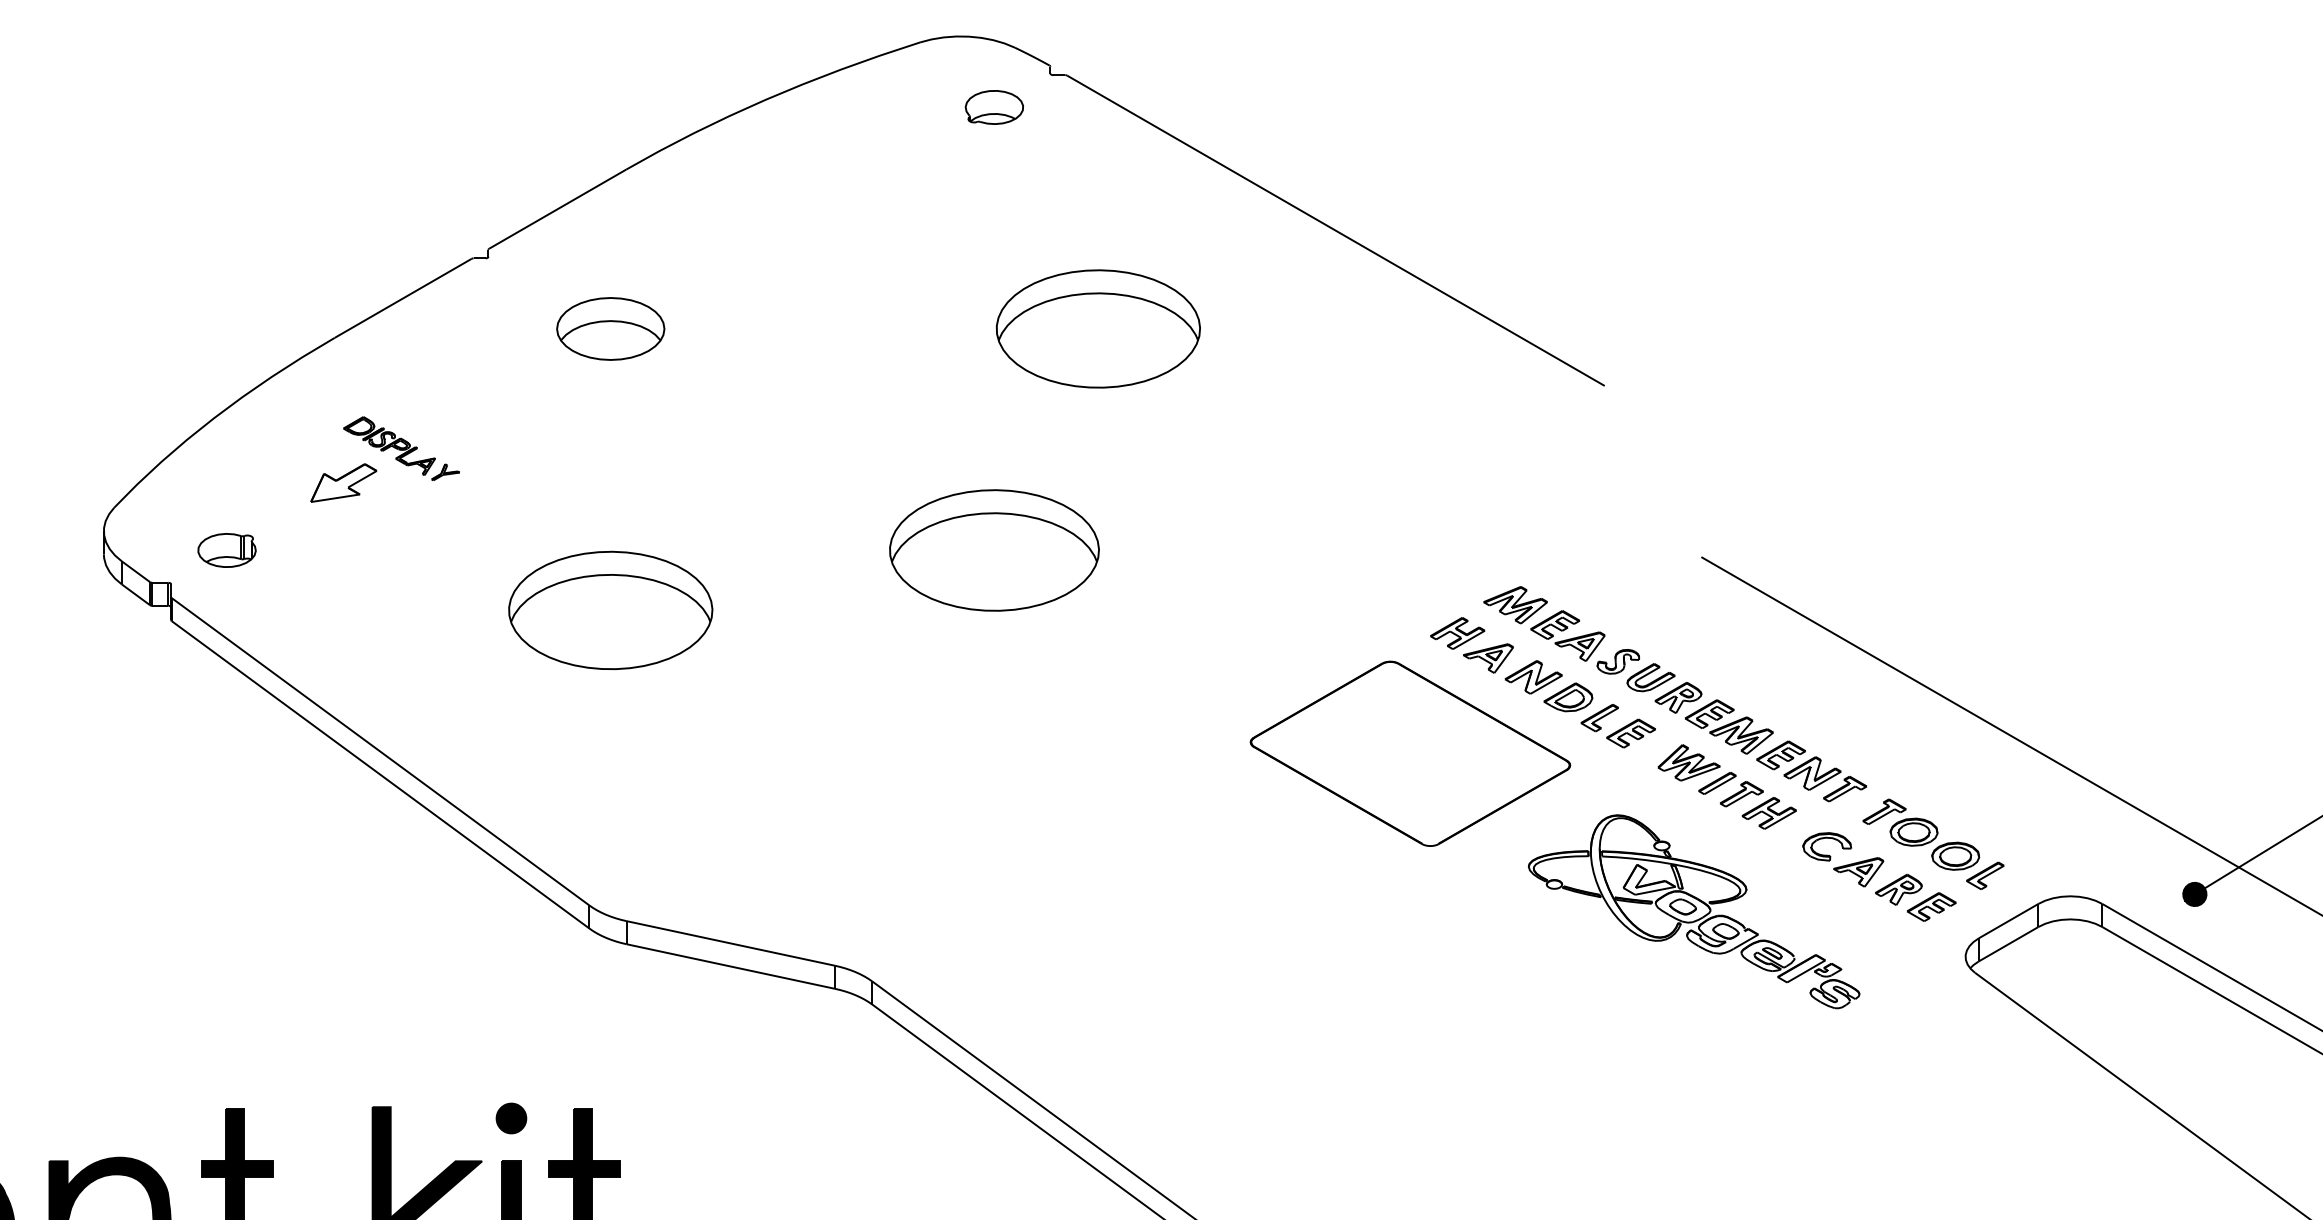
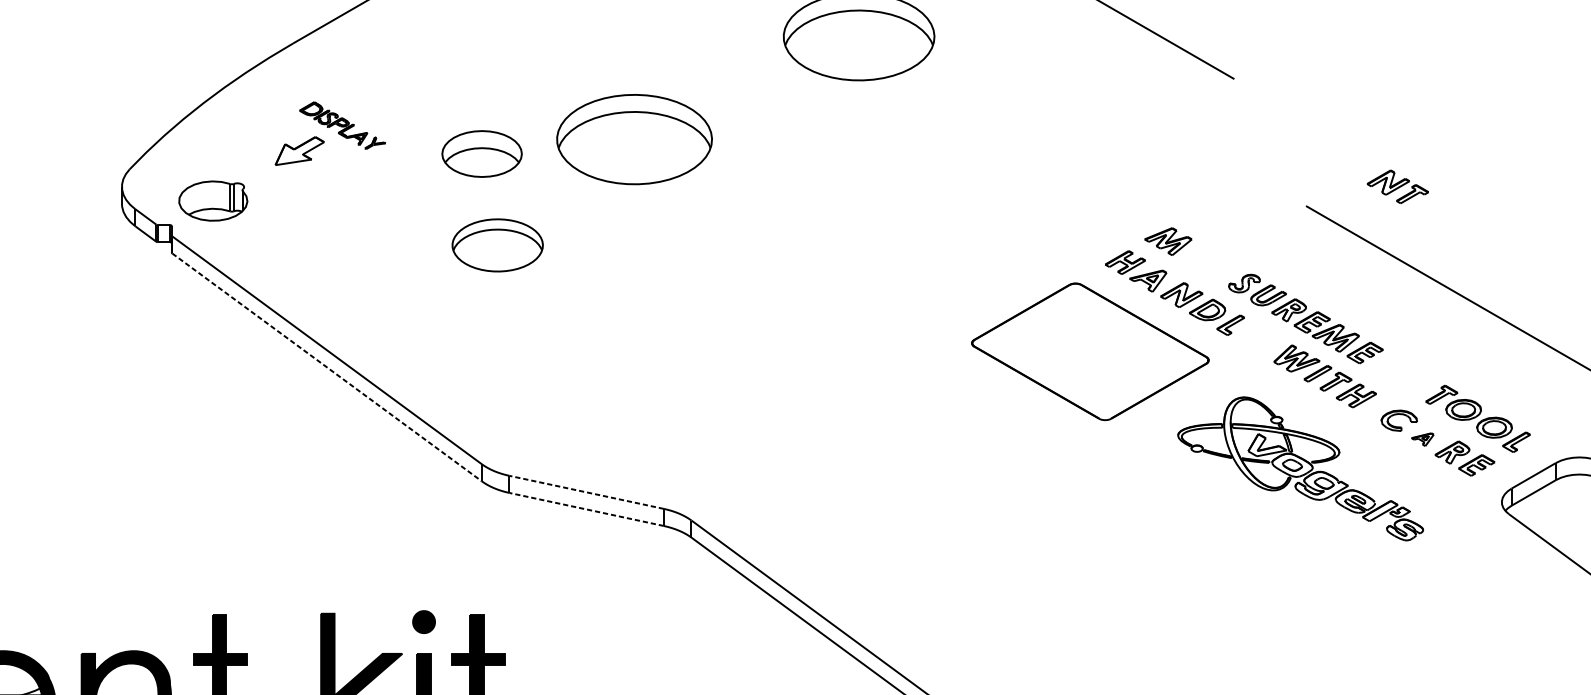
part: (610, 328) -> (481, 153), moved
part: (226, 550) -> (212, 201), size x1.6
part: (994, 550) -> (634, 139), moved
part: (610, 609) -> (497, 244), size x0.6
part: (1567, 635) -> (1206, 264), removed
part: (1630, 733) -> (1253, 336), removed
line: (381, 775) -> (327, 367), solid -> dashed
part: (1825, 779) -> (1398, 187), moved
part: (1858, 872) -> (1422, 439), size x0.6
line: (730, 943) -> (586, 492), solid -> dashed
line: (730, 966) -> (586, 509), solid -> dashed

